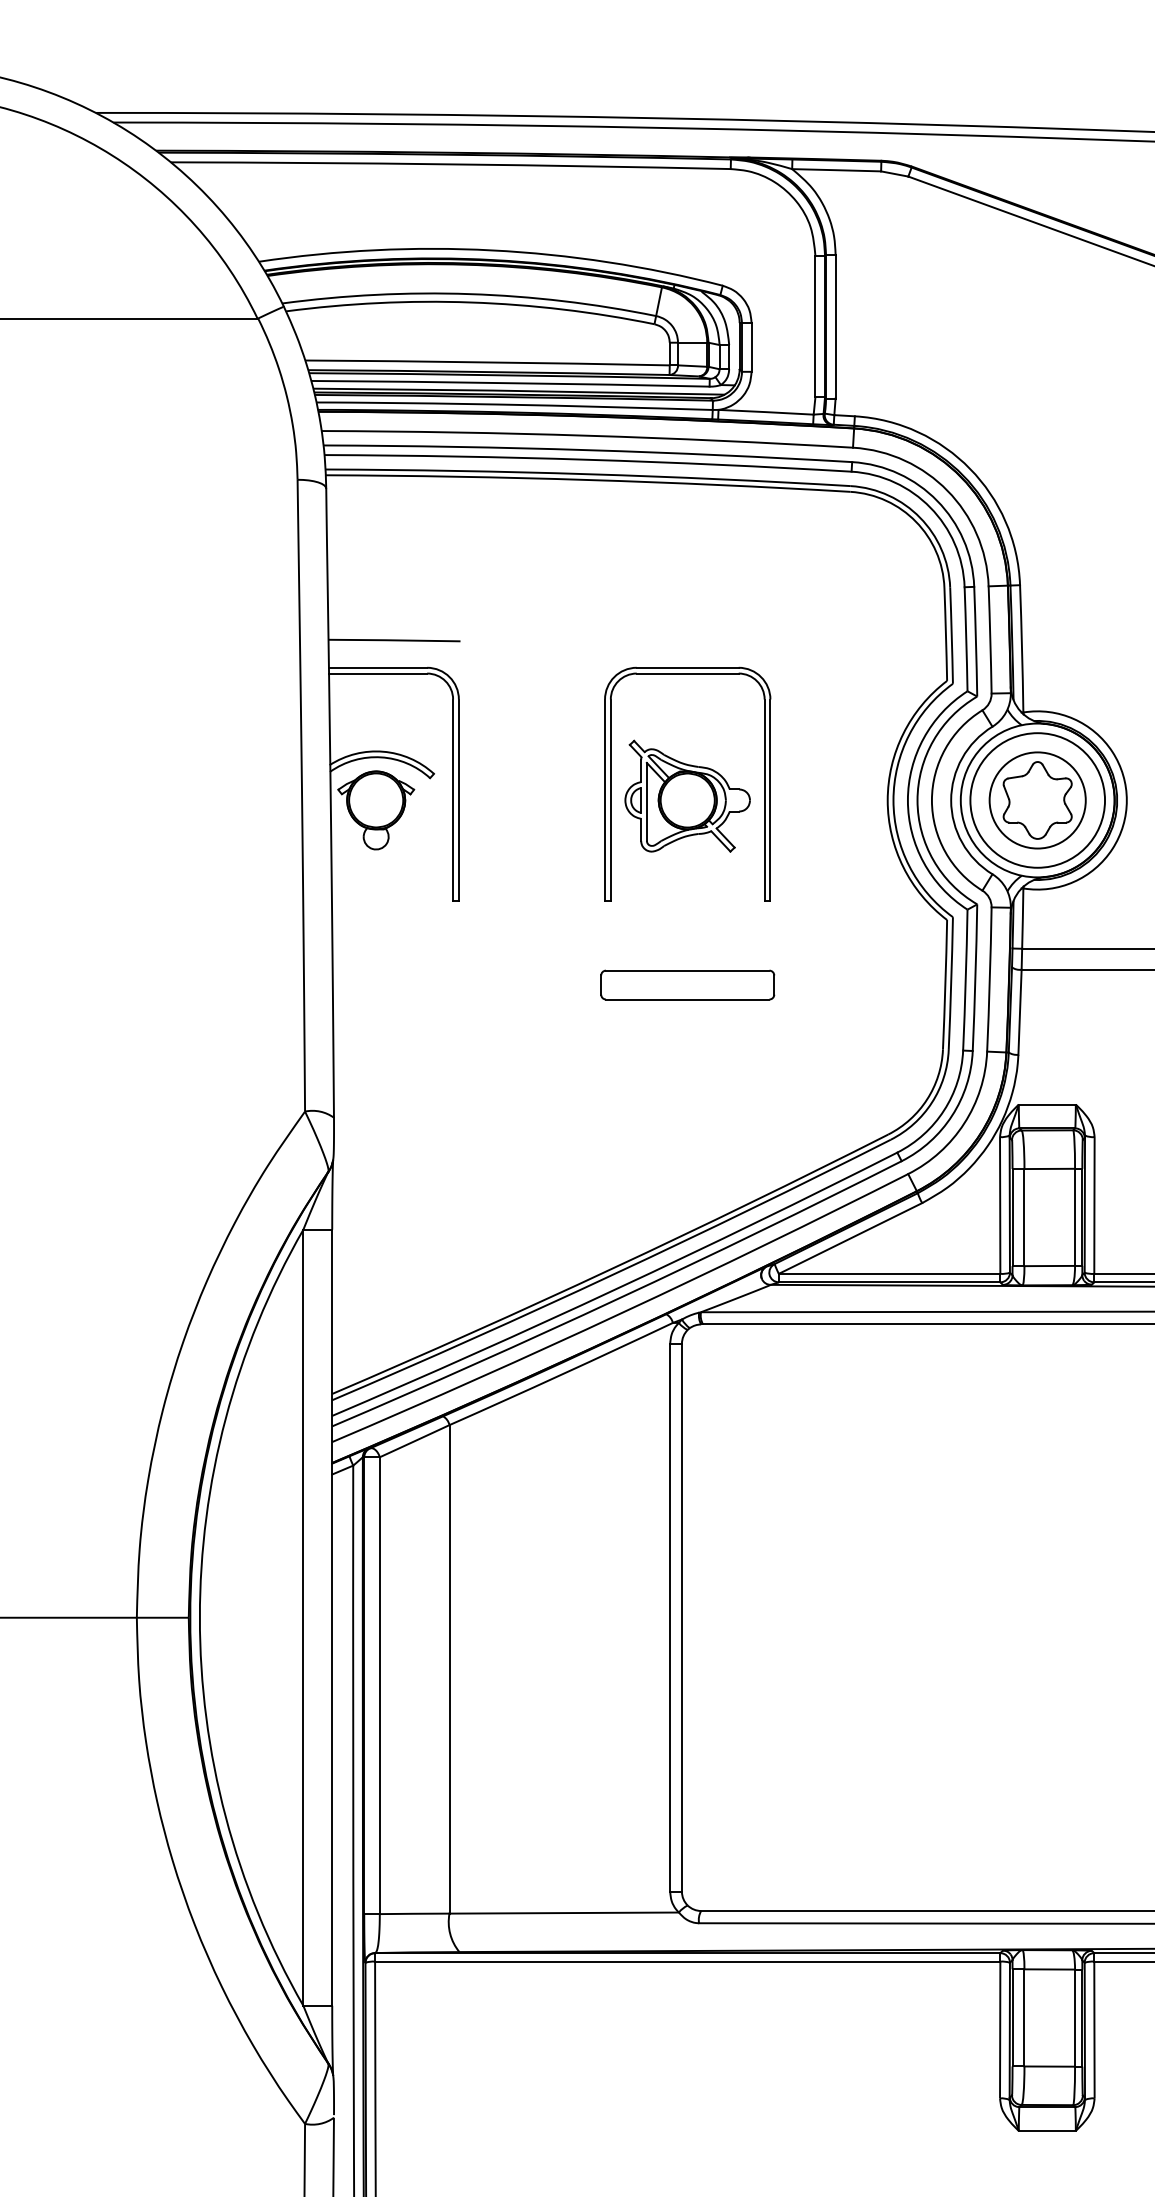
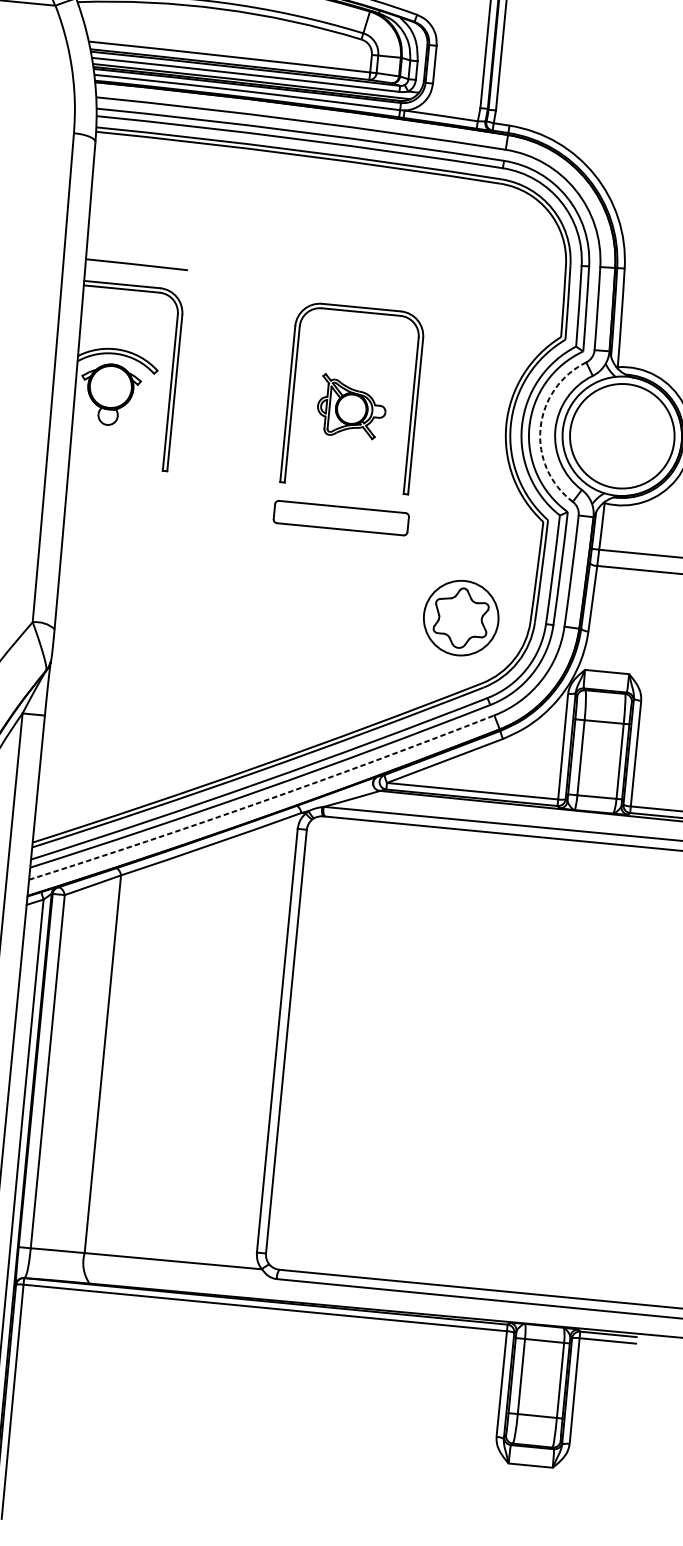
part: (687, 795) -> (351, 406), size x0.7
arc: (931, 800) -> (540, 428), solid -> dashed
part: (1037, 800) -> (461, 618), moved
part: (687, 984) -> (341, 517), moved
arc: (622, 1312) -> (263, 801), solid -> dashed

